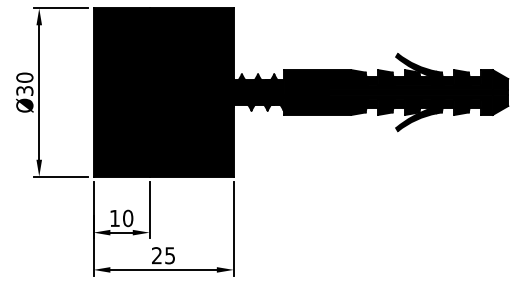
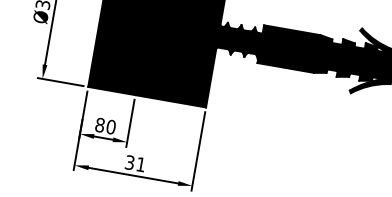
text: (114, 218) -> (99, 125), 10 -> 80
text: (163, 255) -> (135, 163), 25 -> 31

